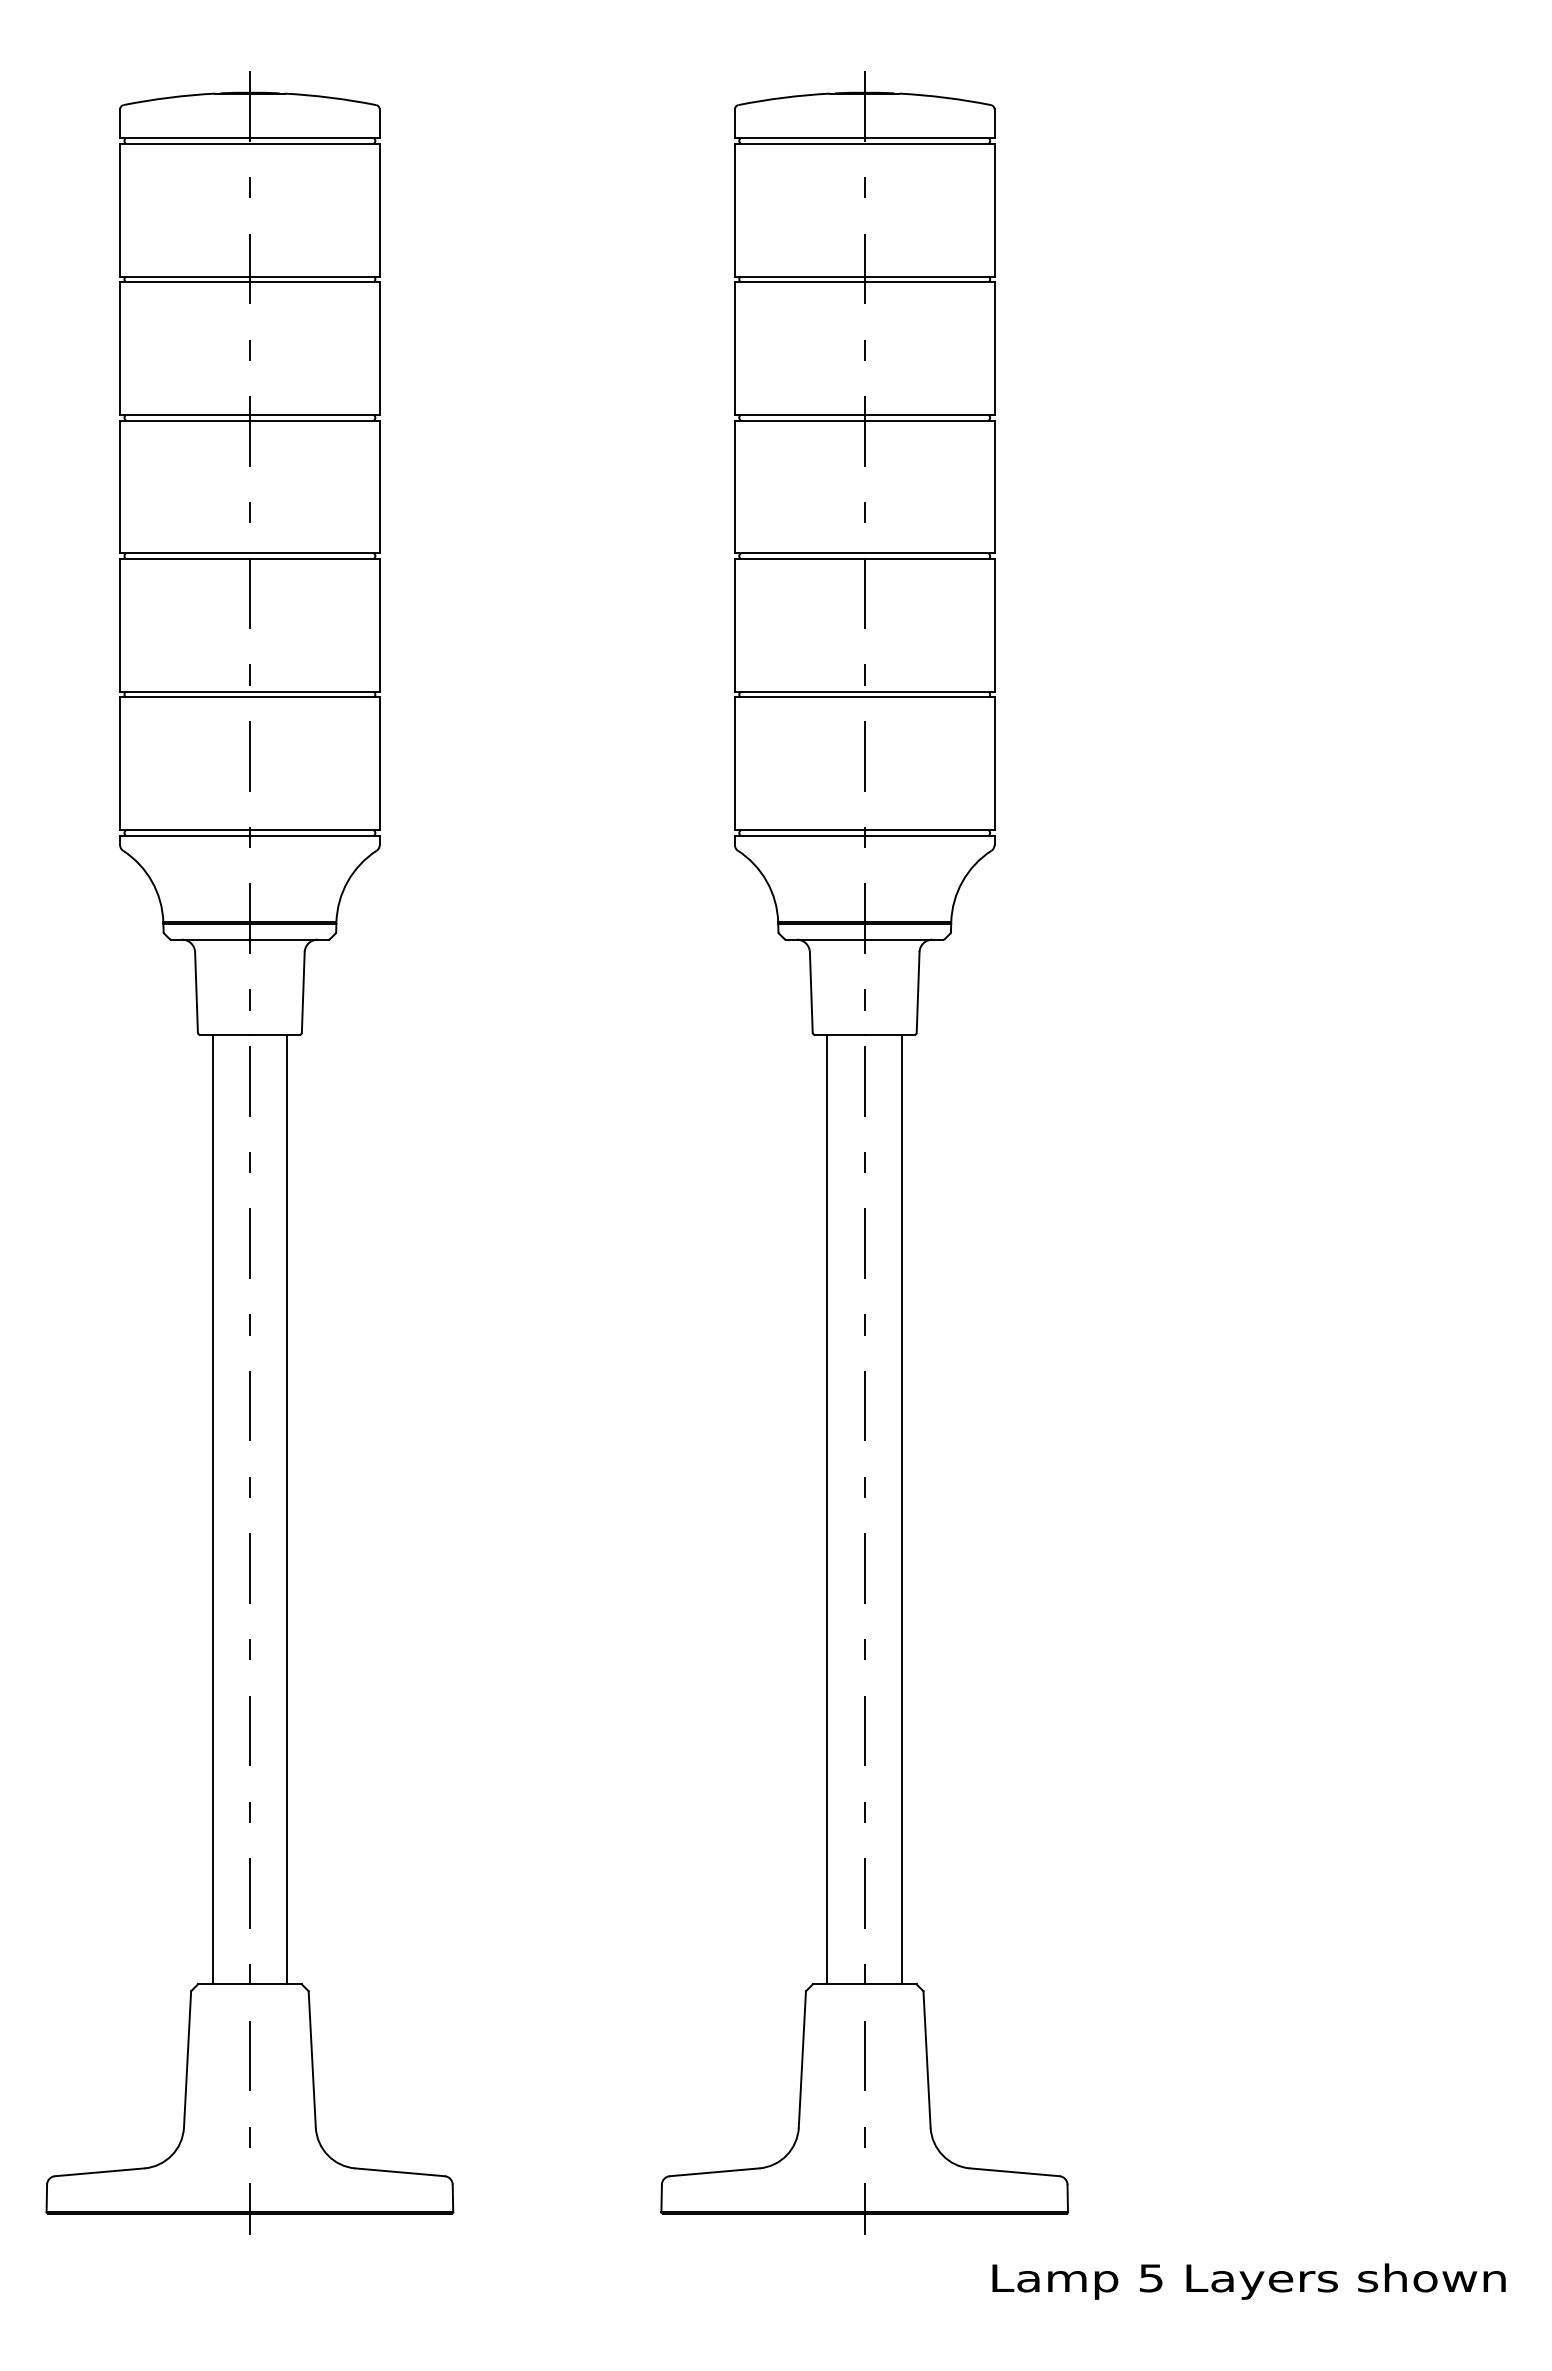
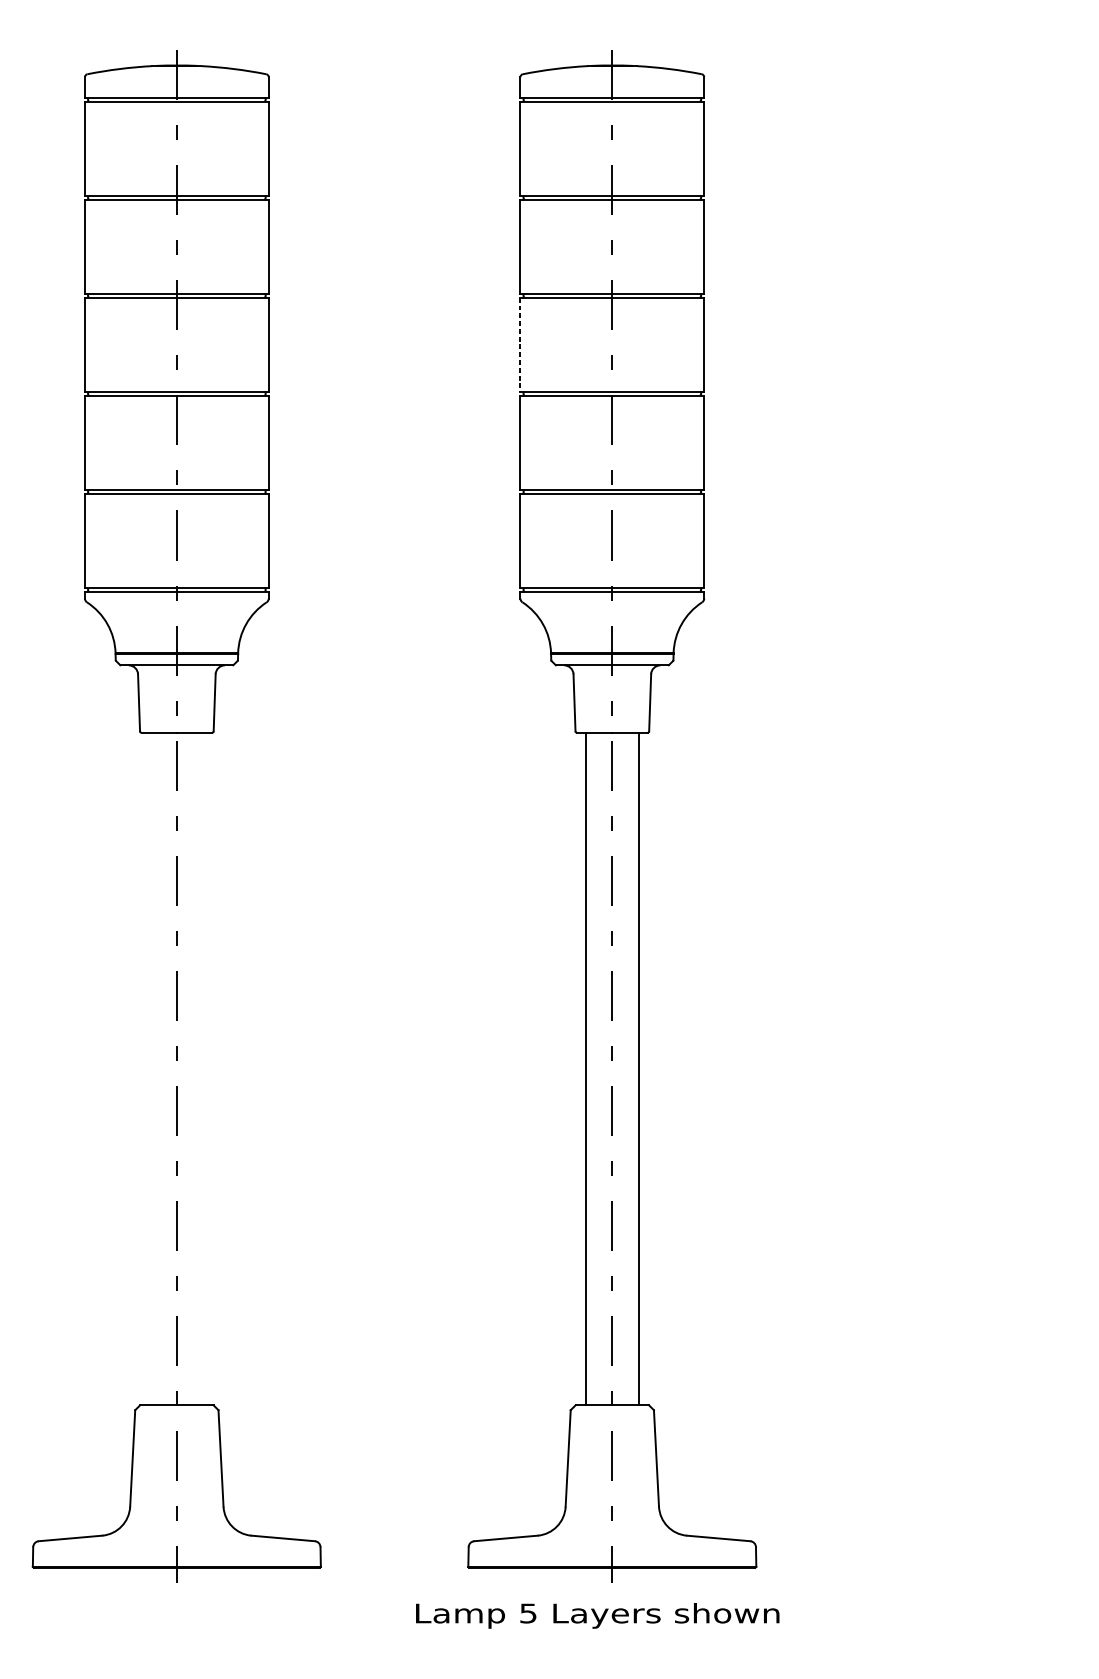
line: (734, 487) -> (520, 345), solid -> dashed
line: (212, 1509) -> (150, 1068), removed
line: (287, 1509) -> (203, 1068), removed
text: (1248, 2281) -> (597, 1615), moved

